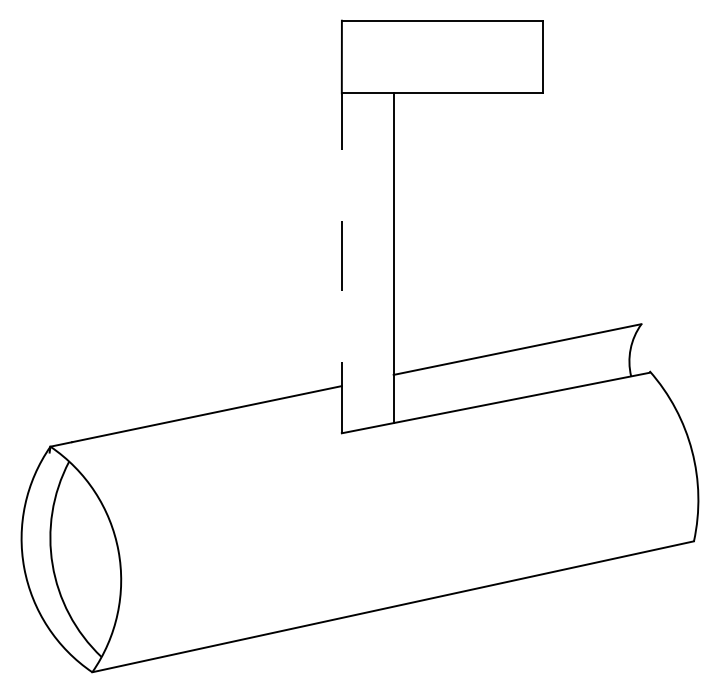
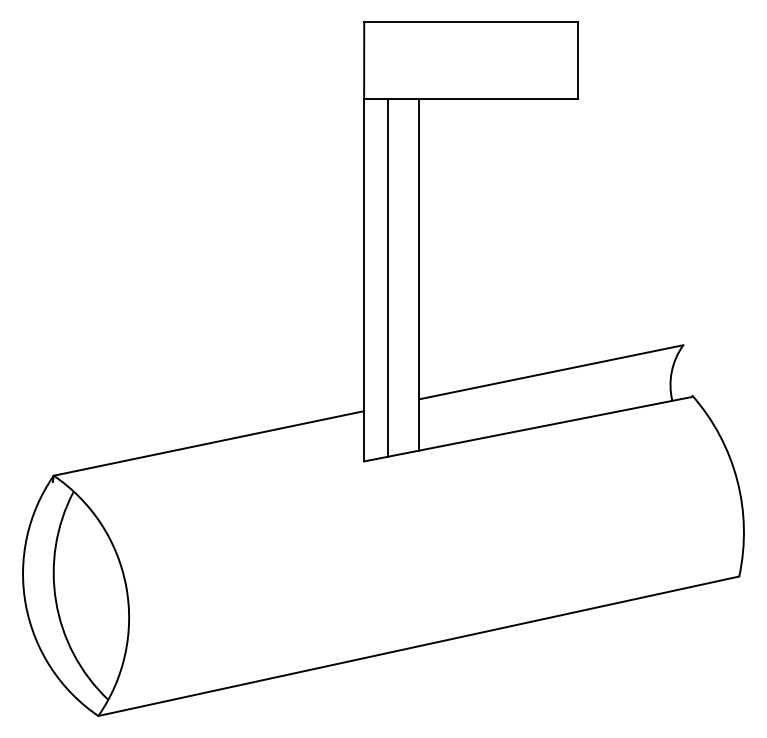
line: (364, 260) -> (388, 277), added
line: (341, 263) -> (363, 280), dashed -> solid

